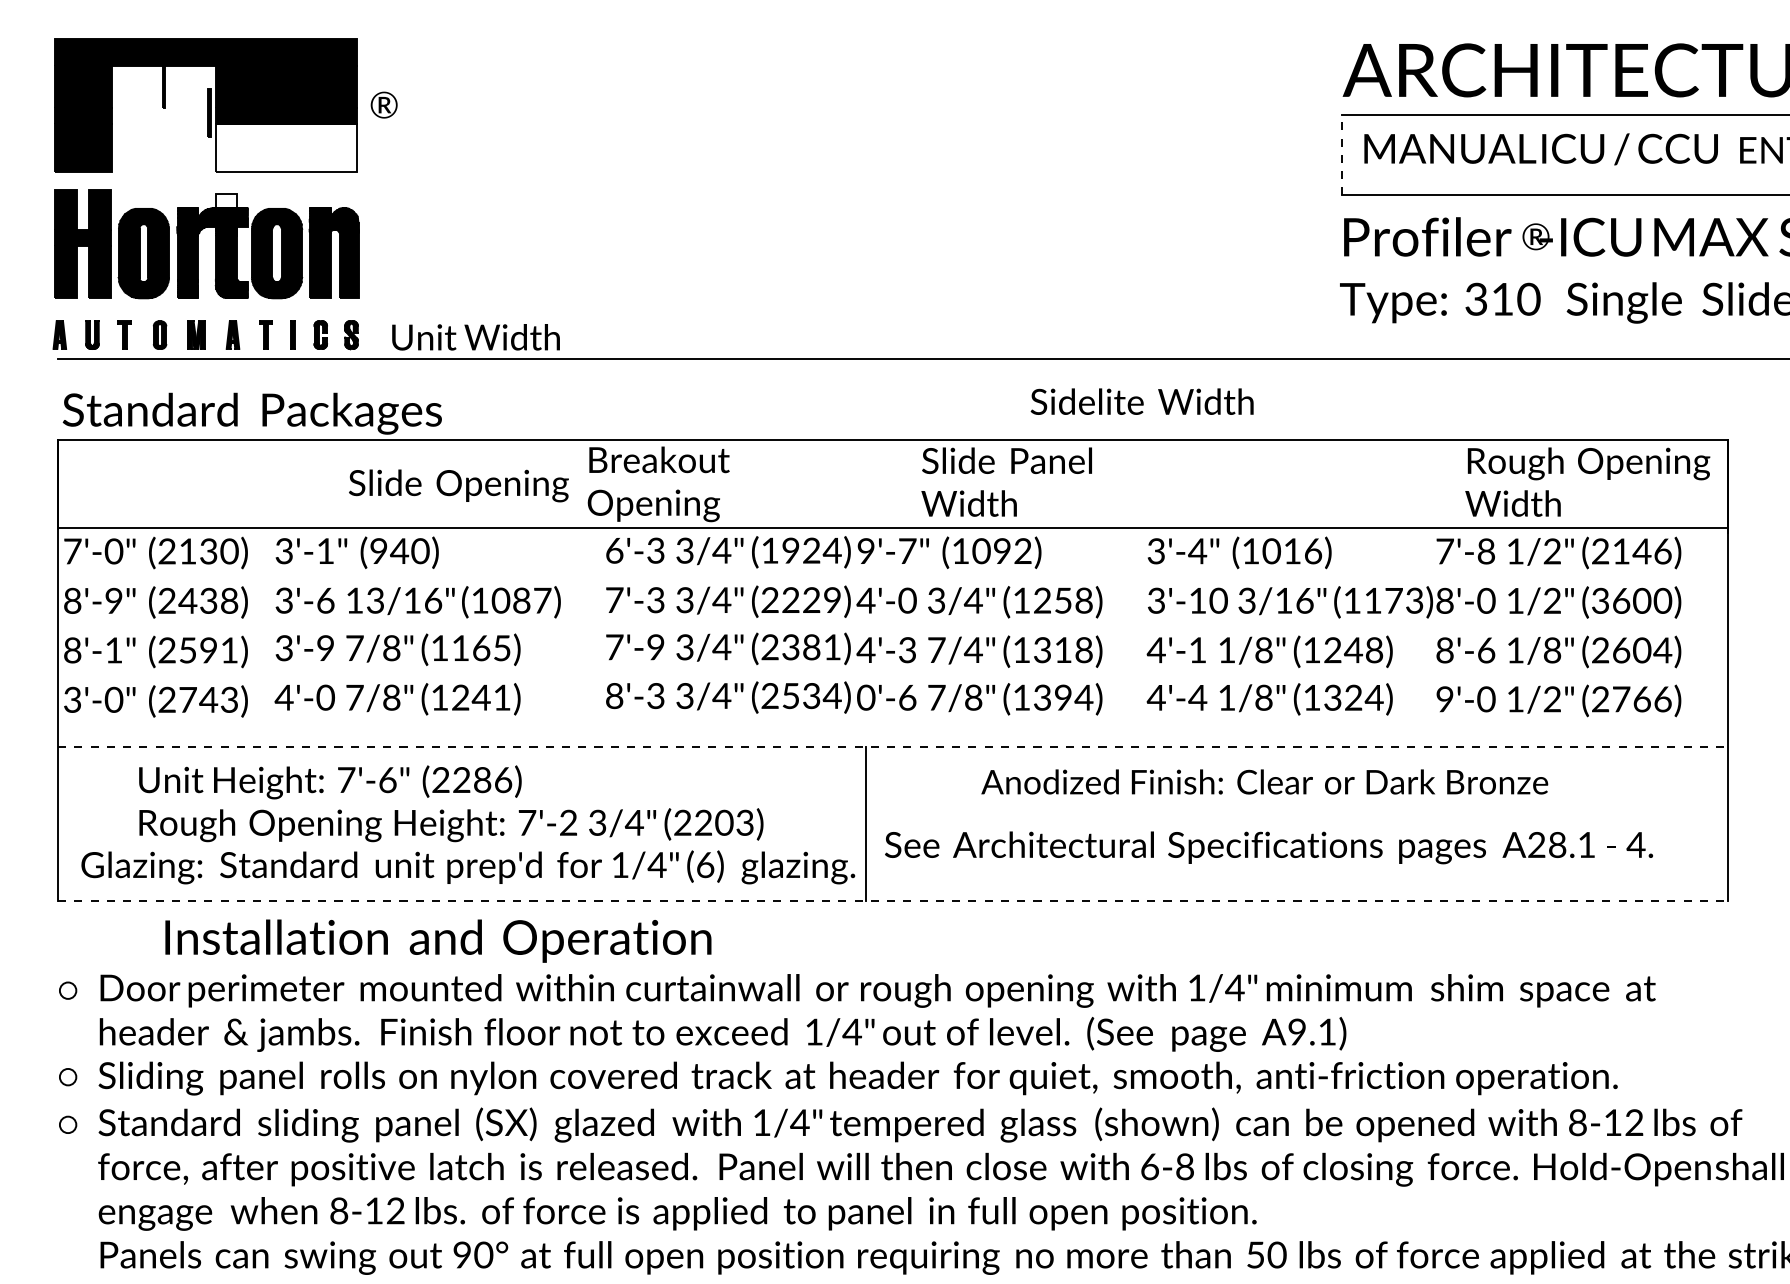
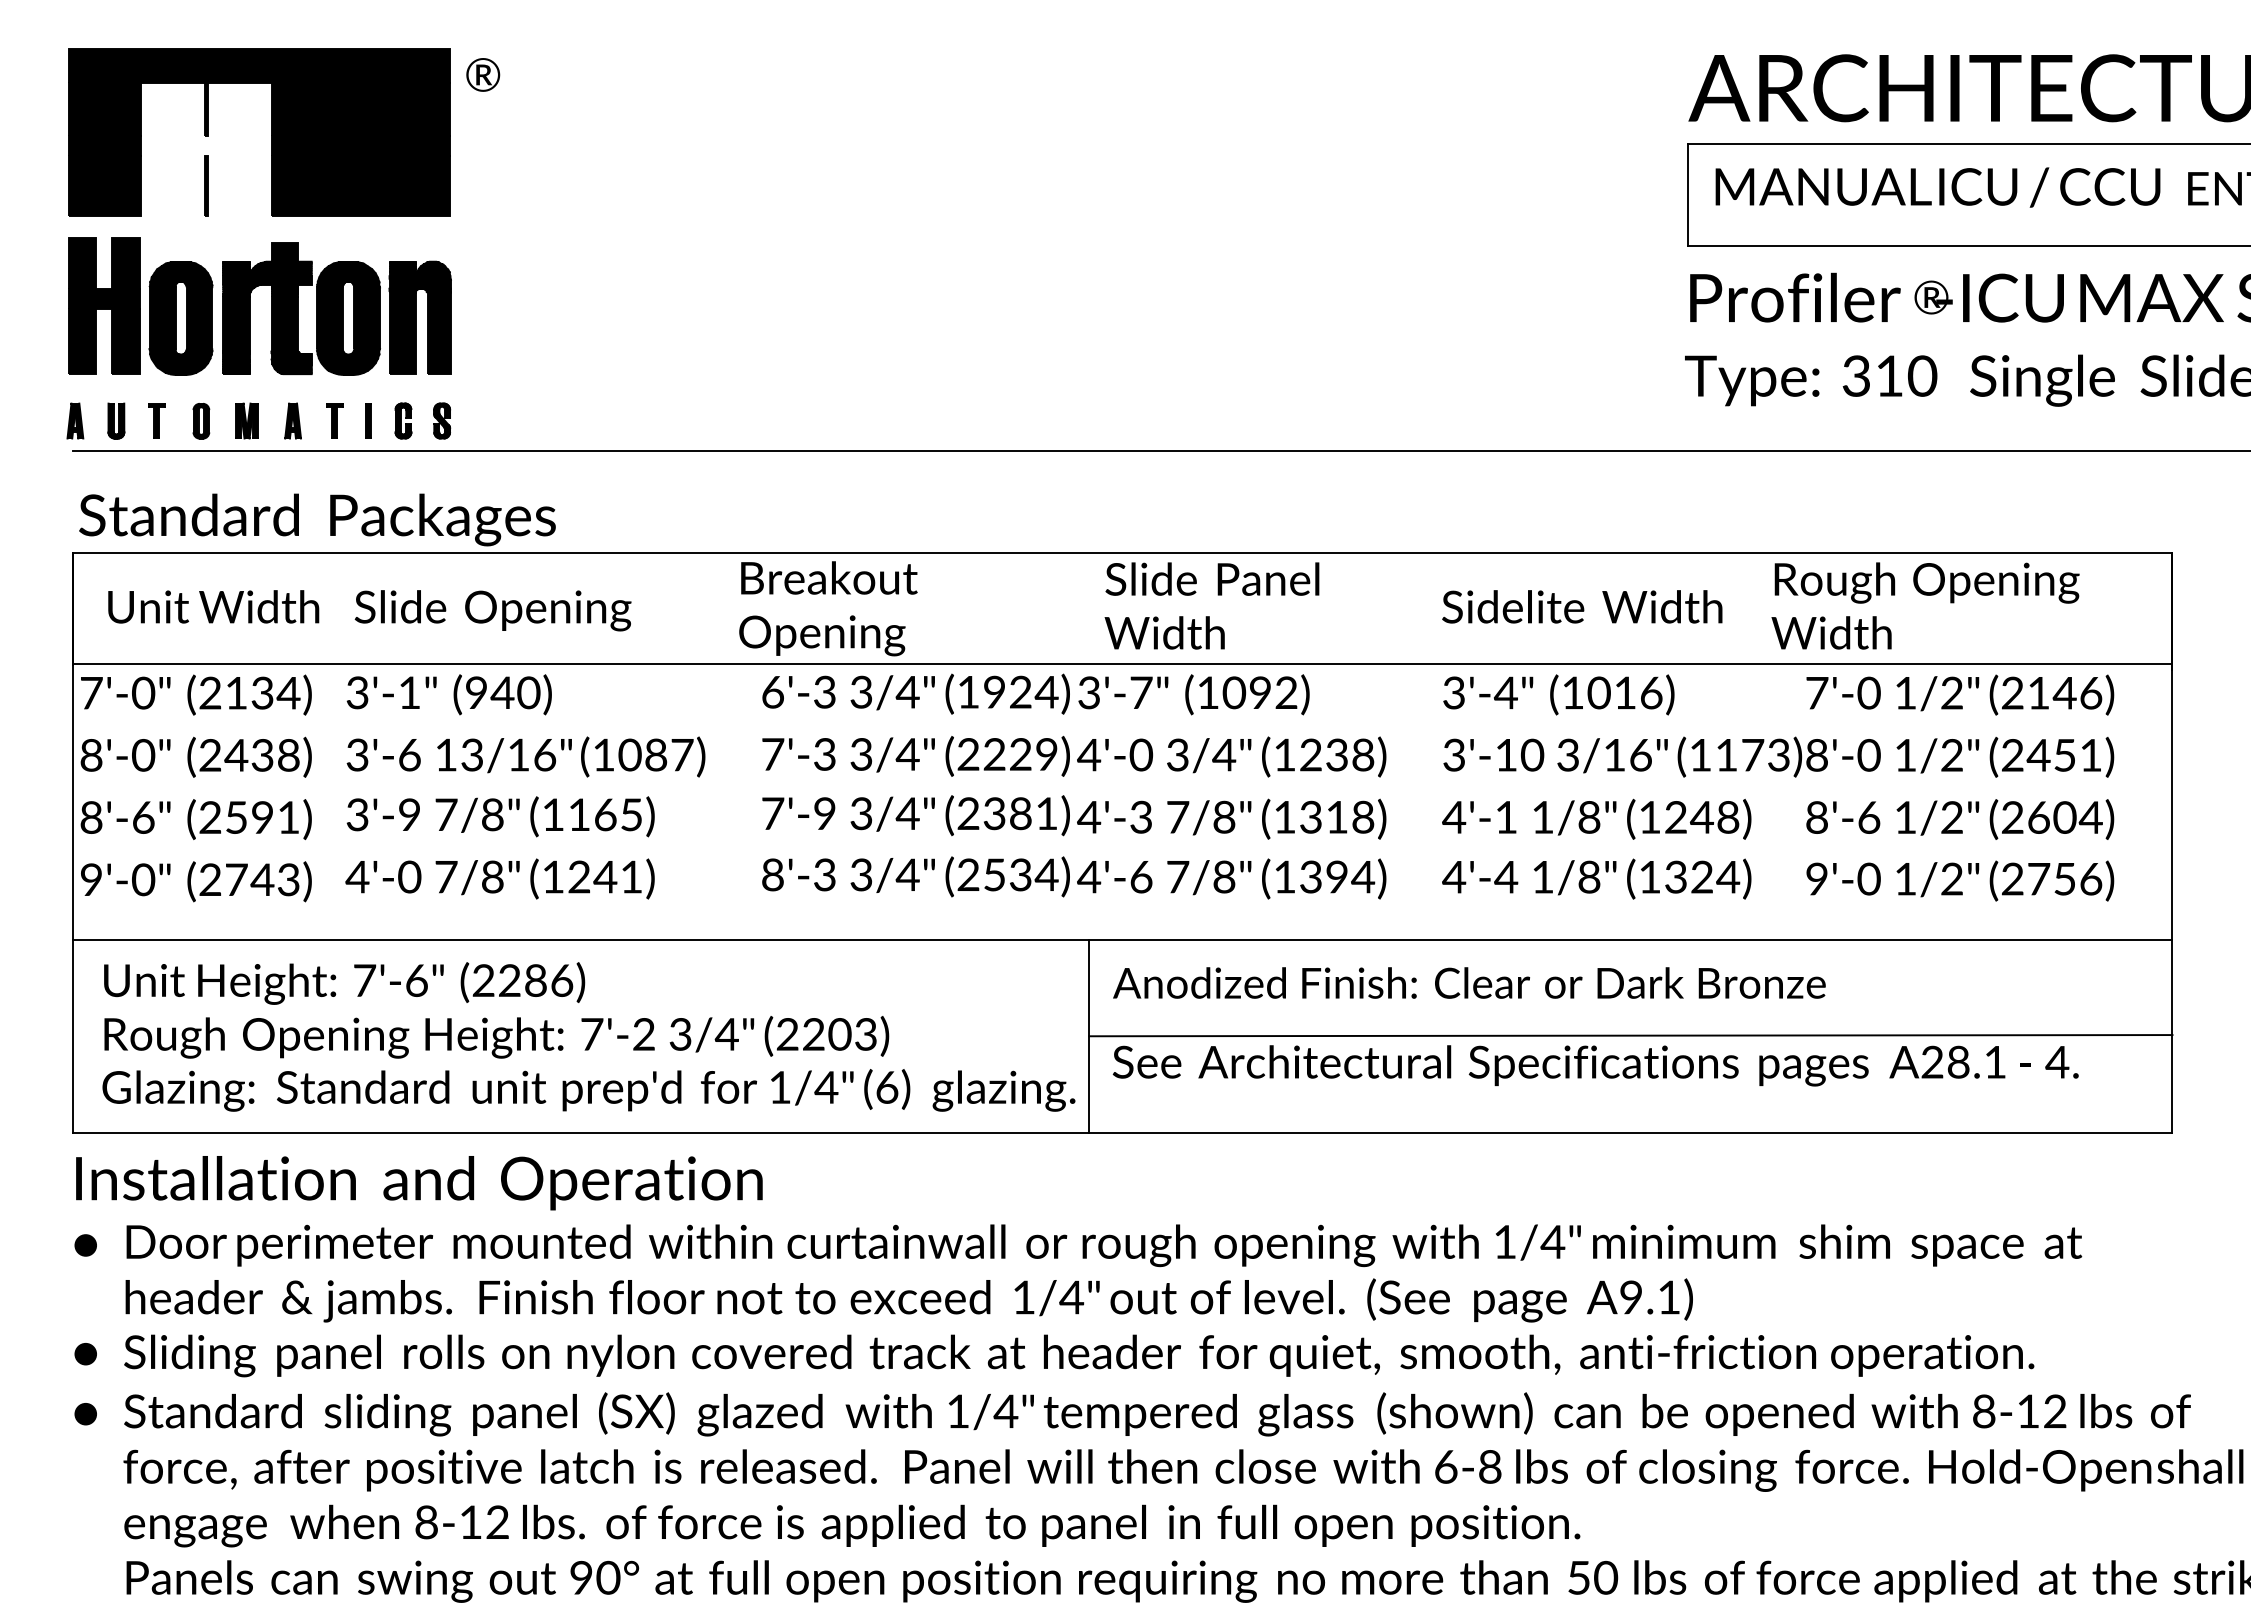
text: (384, 104) -> (483, 74), moved
line: (209, 112) -> (206, 185), moved
fill: (286, 148) -> (360, 186), added
line: (1341, 154) -> (1687, 194), dashed -> solid
fill: (226, 201) -> (284, 252), added
text: (475, 337) -> (213, 606), moved
text: (1142, 401) -> (1582, 606), moved
text: (1006, 481) -> (1211, 605), moved
text: (1587, 481) -> (1925, 605), moved
text: (458, 485) -> (492, 610), moved
text: (229, 550) -> (288, 692), (2130) -> (2134)
text: (865, 550) -> (1088, 692), 9'-7" -> 3'-7"
text: (1485, 551) -> (1868, 693), 7'-8 -> 7'-0
text: (1062, 600) -> (1336, 754), (1258) -> (1238)
text: (114, 601) -> (143, 755), 8'-9" -> 8'-0"
text: (1631, 601) -> (2051, 755), (3600) -> (2451)
text: (973, 649) -> (1224, 816), 7/4" -> 7/8"
text: (114, 650) -> (143, 817), 8'-1" -> 8'-6"
text: (1552, 650) -> (1952, 817), 1/8" -> 1/2"
text: (866, 697) -> (1089, 876), 0'-6 -> 4'-6
text: (72, 699) -> (91, 879), 3'-0" -> 9'-0"
text: (1642, 699) -> (2065, 879), (2766) -> (2756)
line: (892, 747) -> (1122, 939), dashed -> solid
text: (1264, 781) -> (1469, 982), moved
text: (451, 803) -> (496, 1010), moved
line: (1296, 823) -> (1630, 1035), added
line: (892, 900) -> (1122, 1132), dashed -> solid
text: (438, 941) -> (419, 1183), moved
fill: (67, 990) -> (85, 1245), added
fill: (67, 1076) -> (85, 1353), added
fill: (67, 1124) -> (85, 1413), added

